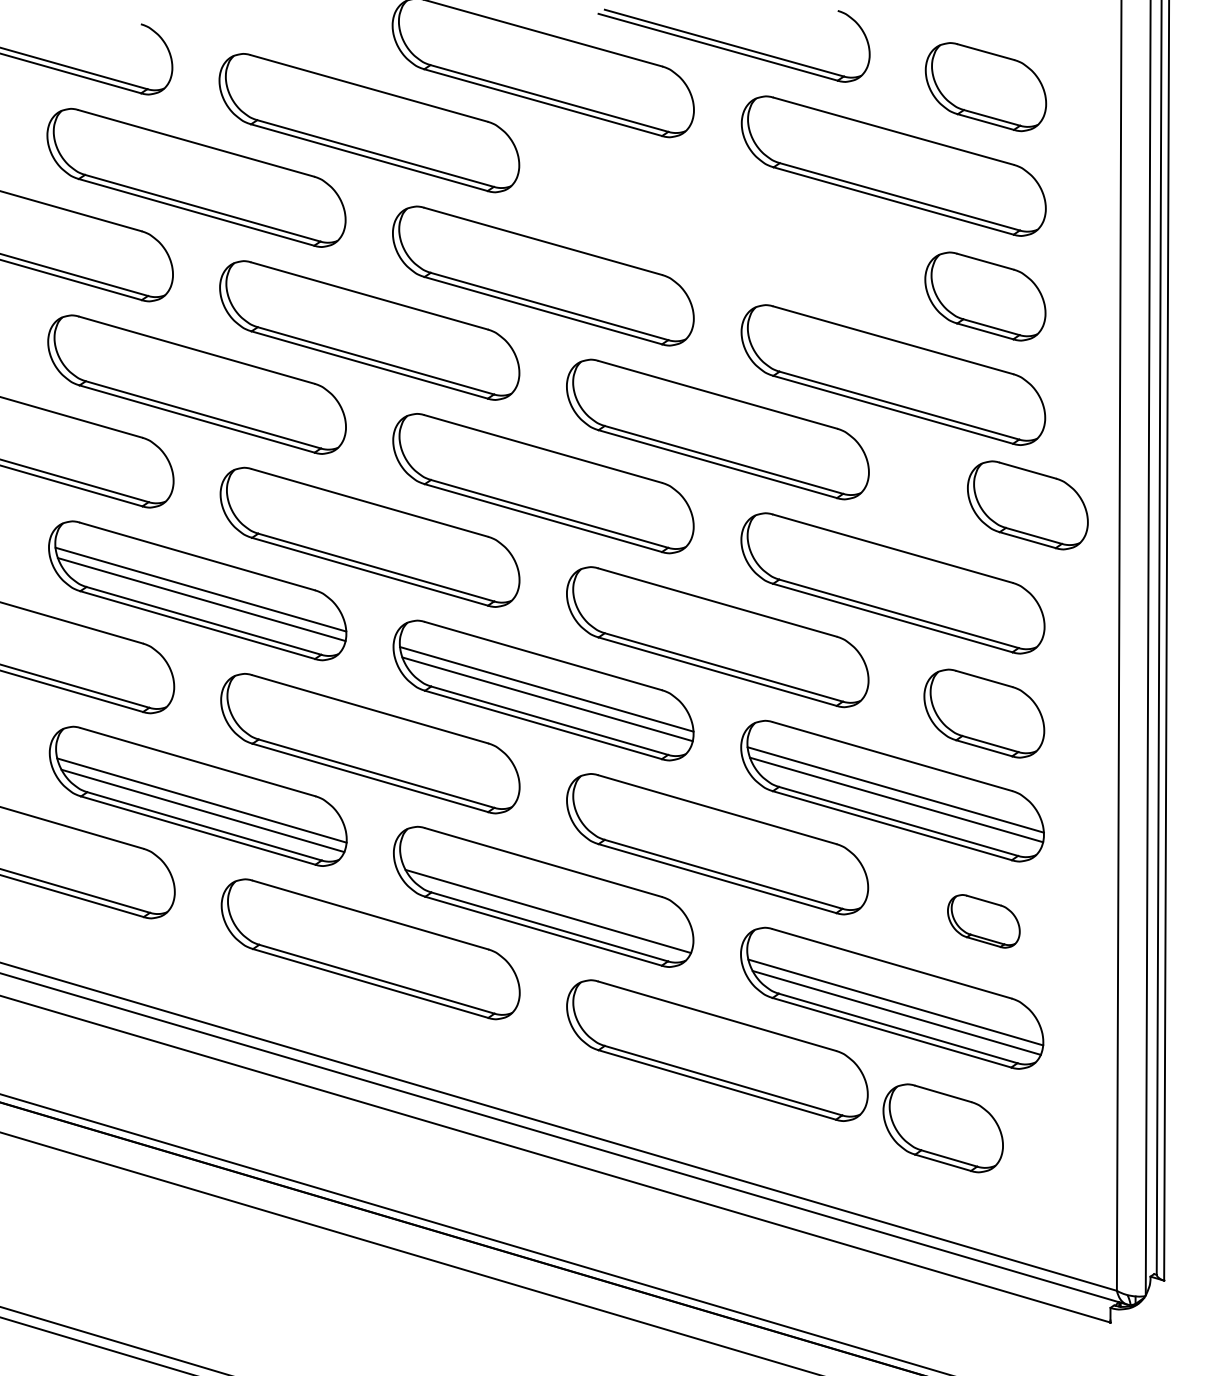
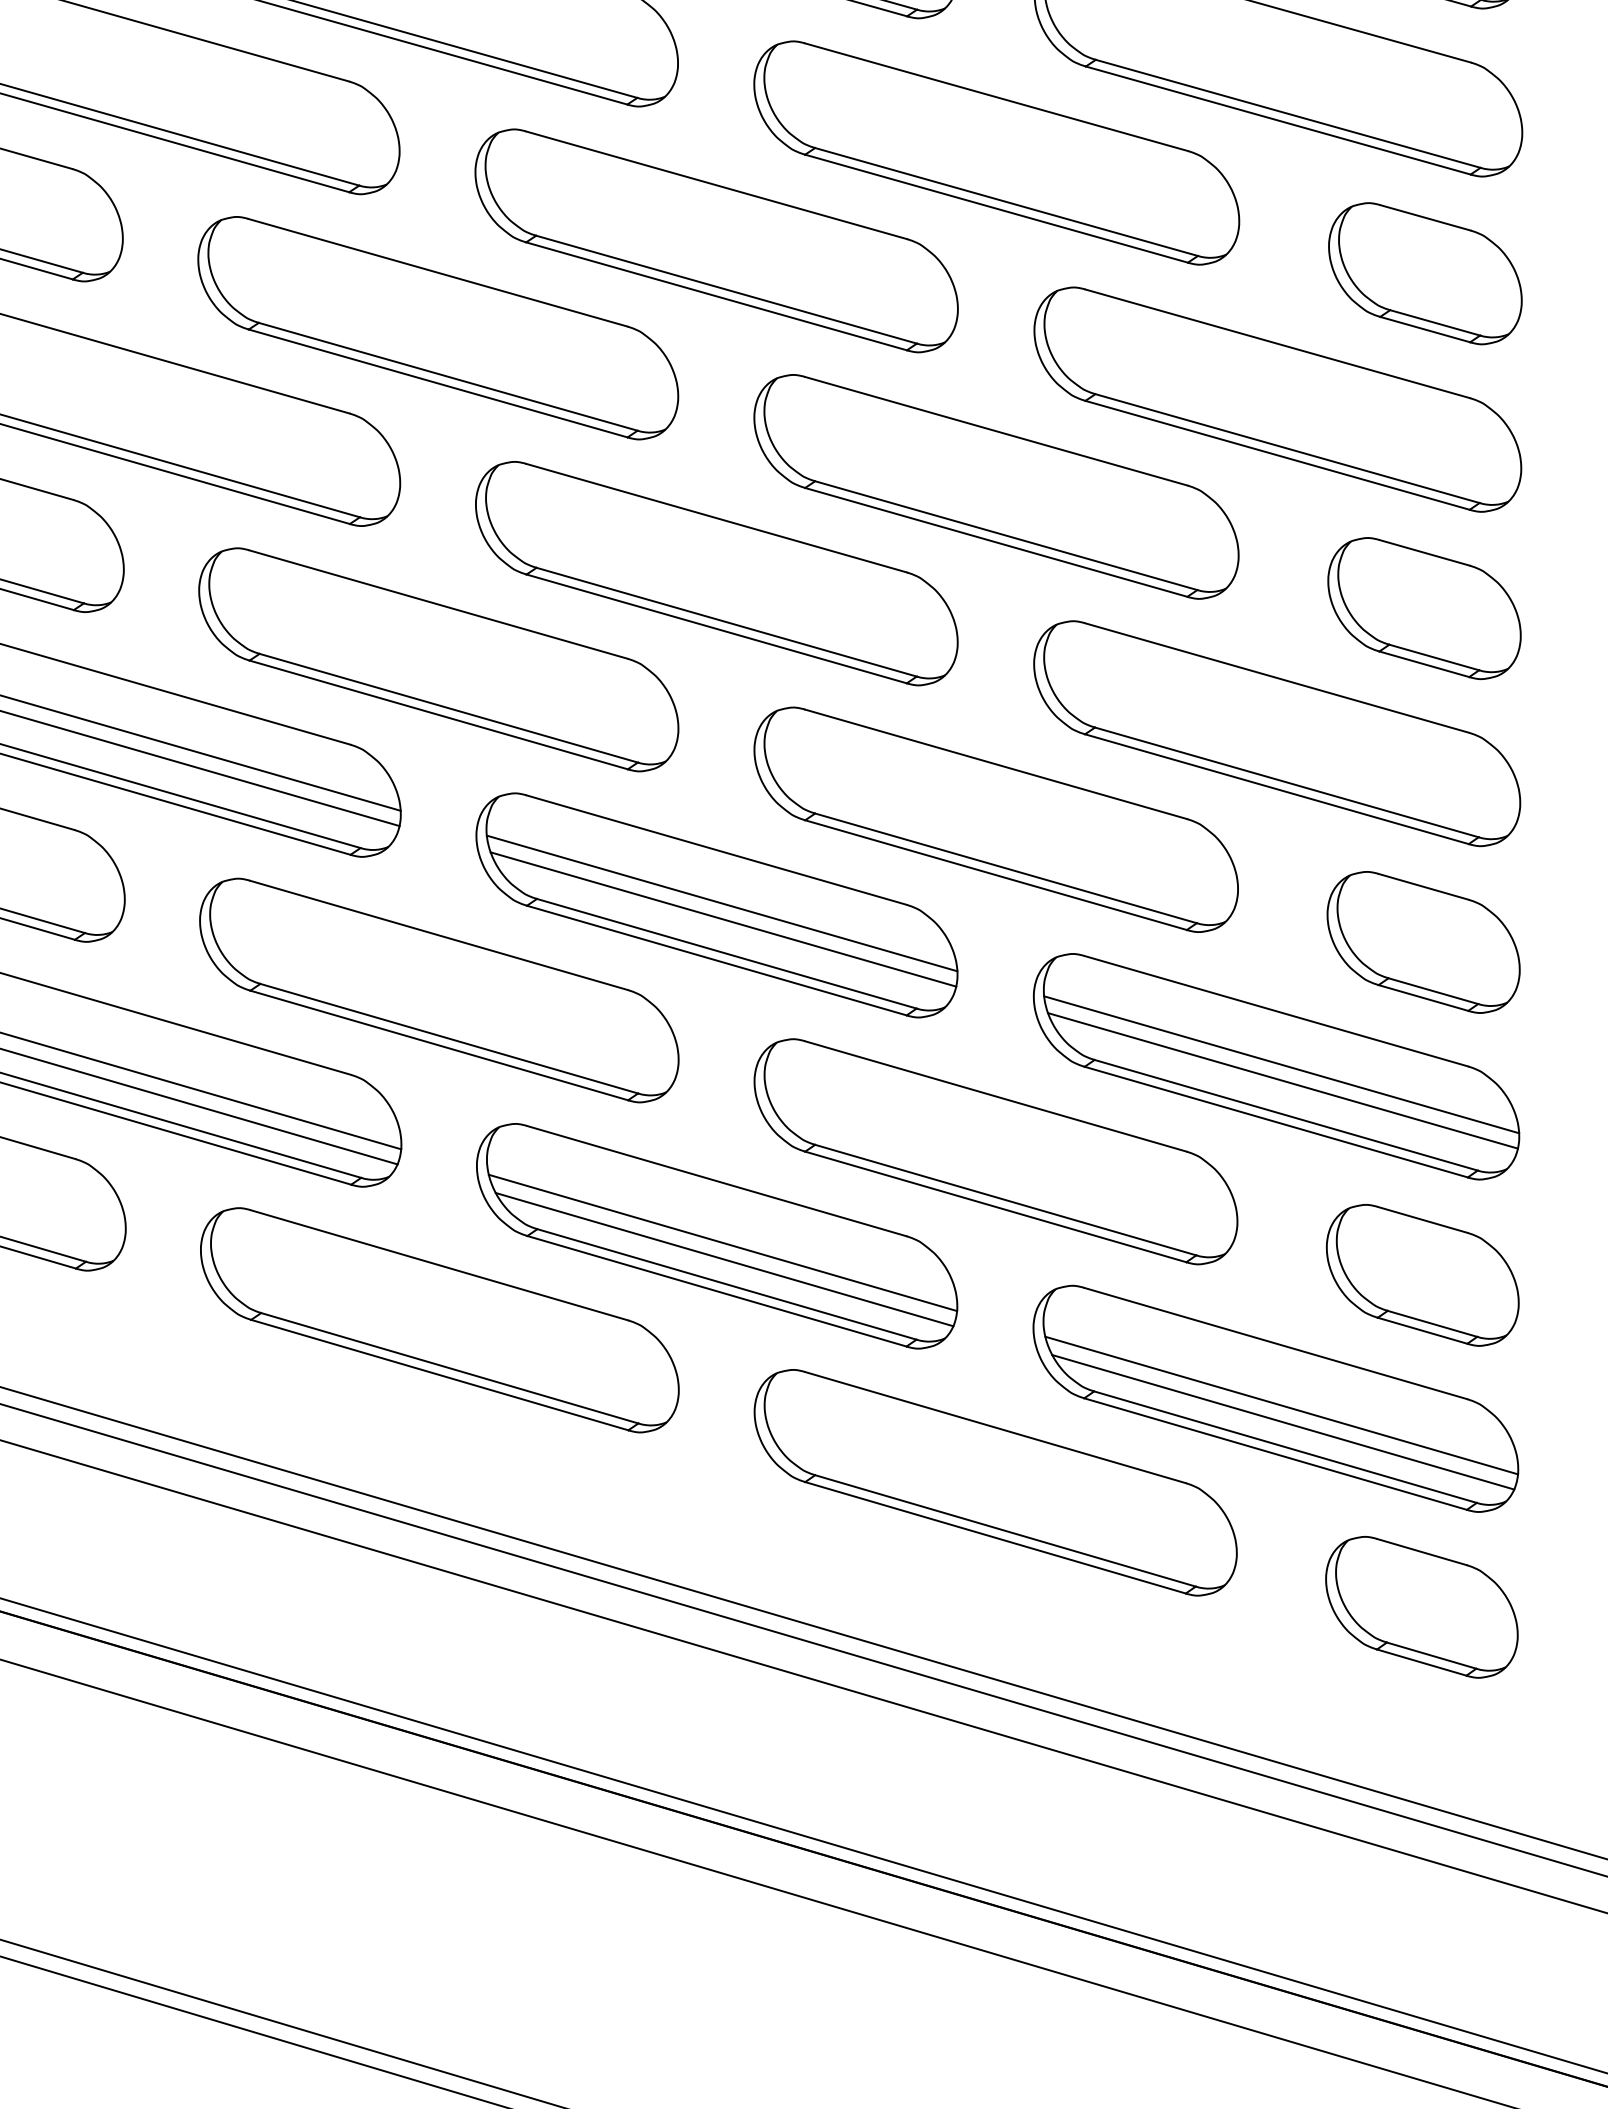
part: (718, 220) -> (997, 151), added
part: (1027, 505) -> (1423, 608), moved
line: (547, 900) -> (723, 1242), added
part: (983, 921) -> (1422, 1275), size x1.67
part: (942, 1128) -> (1420, 1607), moved

